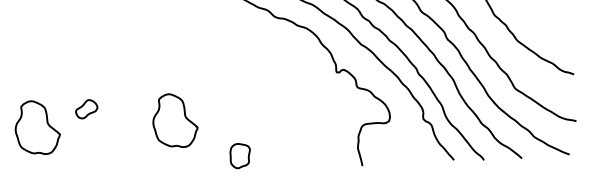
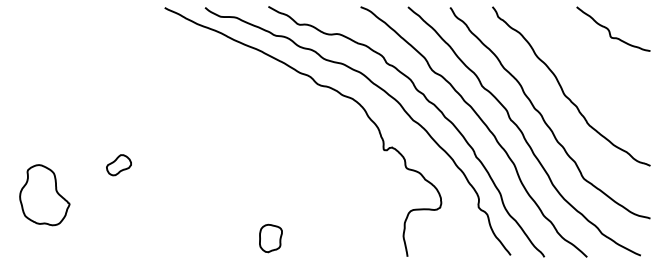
part: (86, 109) -> (118, 165), moved
part: (174, 121) -> (199, 195), removed

